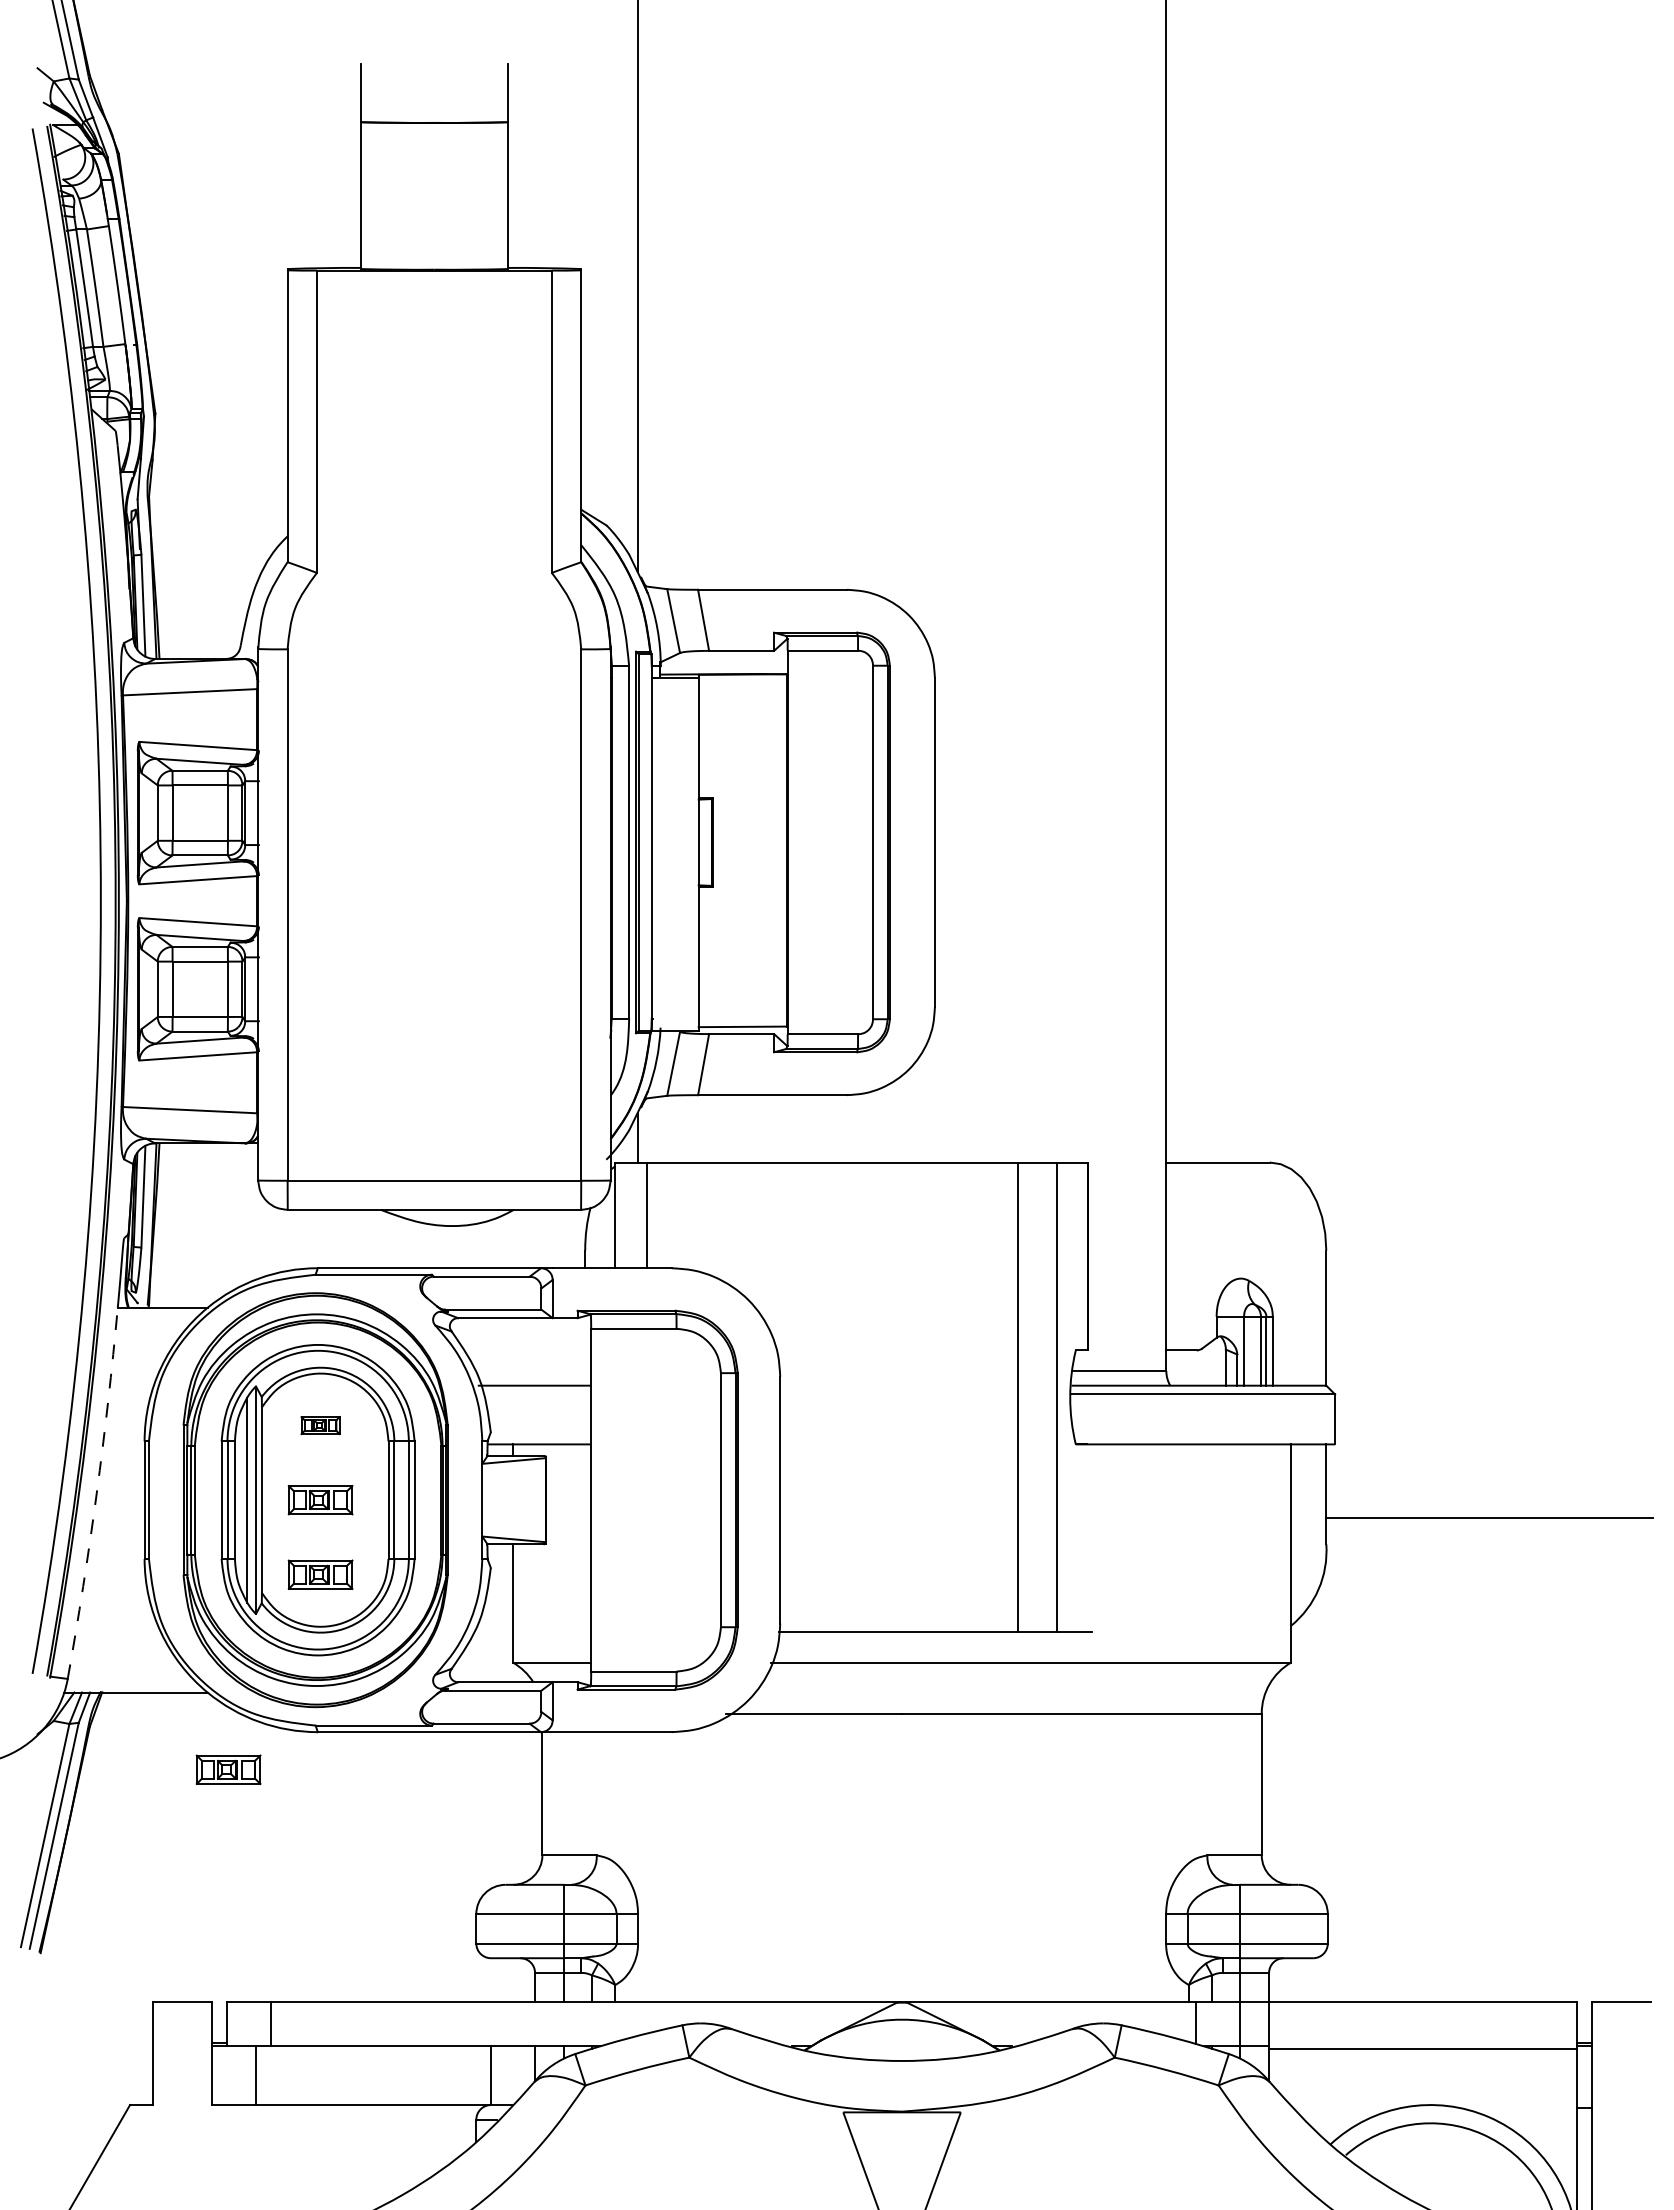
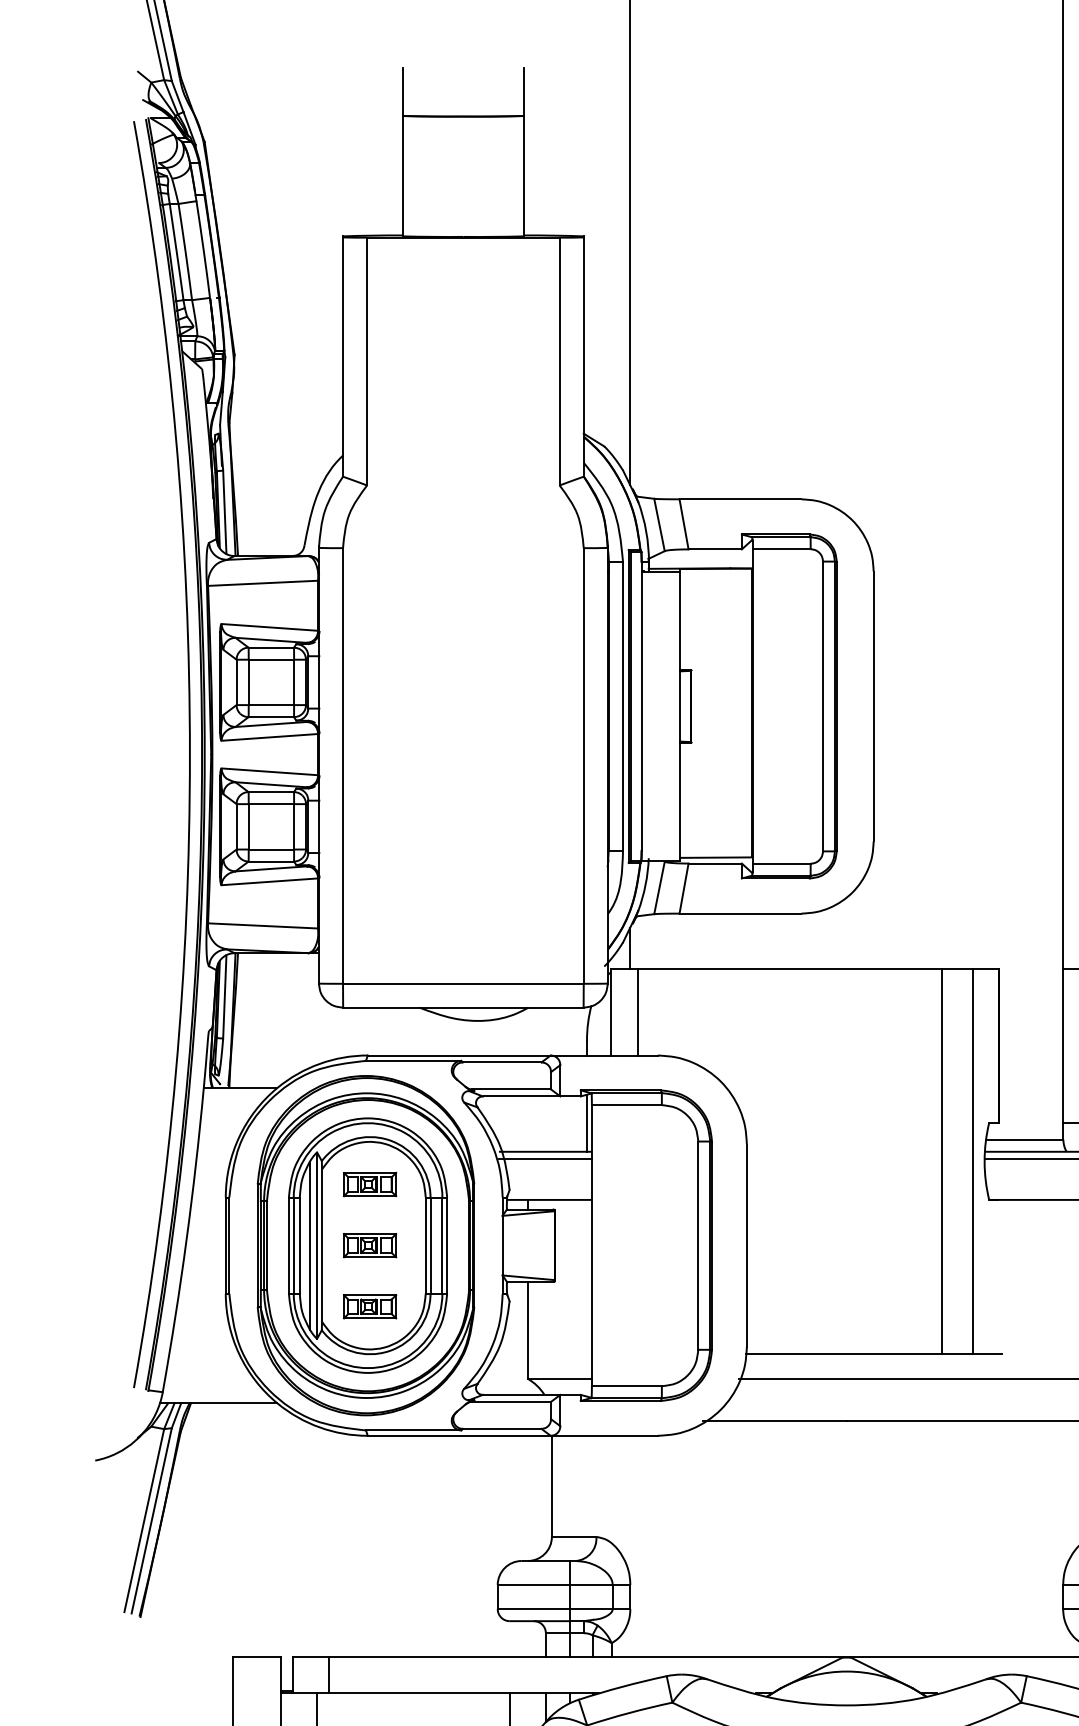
line: (585, 1350) -> (587, 1122), added
line: (534, 1394) -> (545, 1159), added
part: (320, 1425) -> (369, 1184), size x1.67
arc: (96, 1493) -> (186, 1240), dashed -> solid
part: (228, 1769) -> (294, 1466), removed

